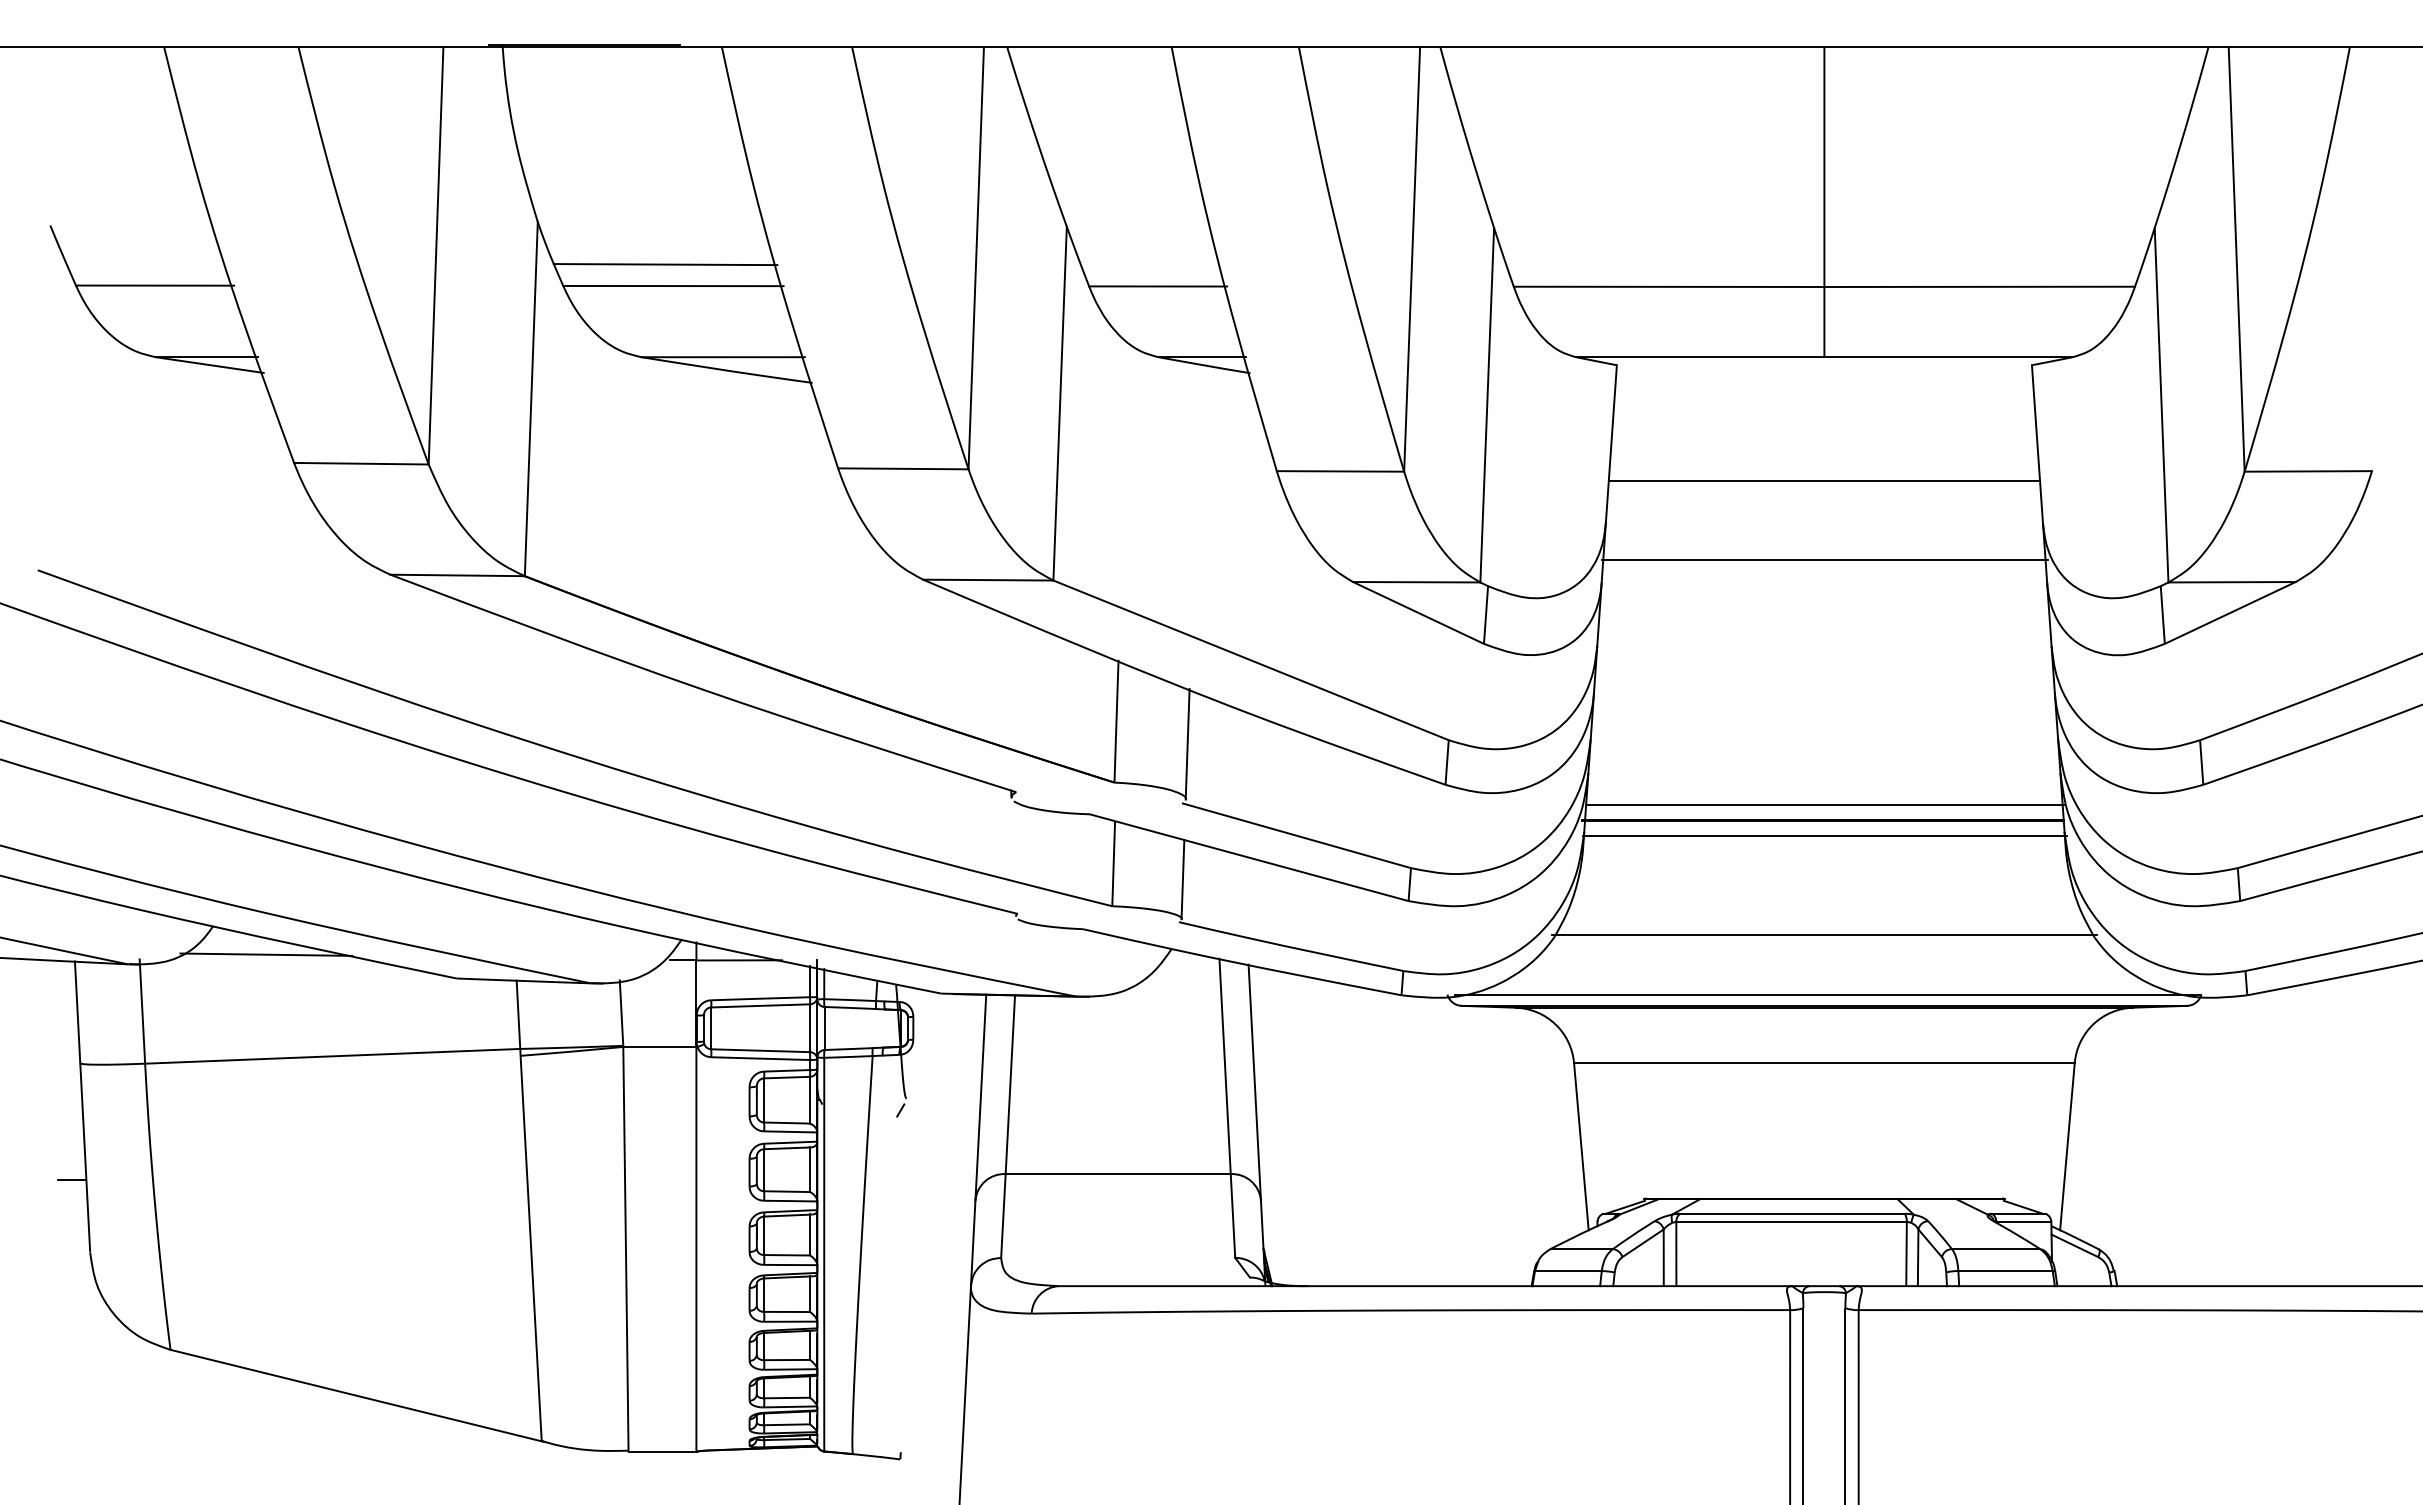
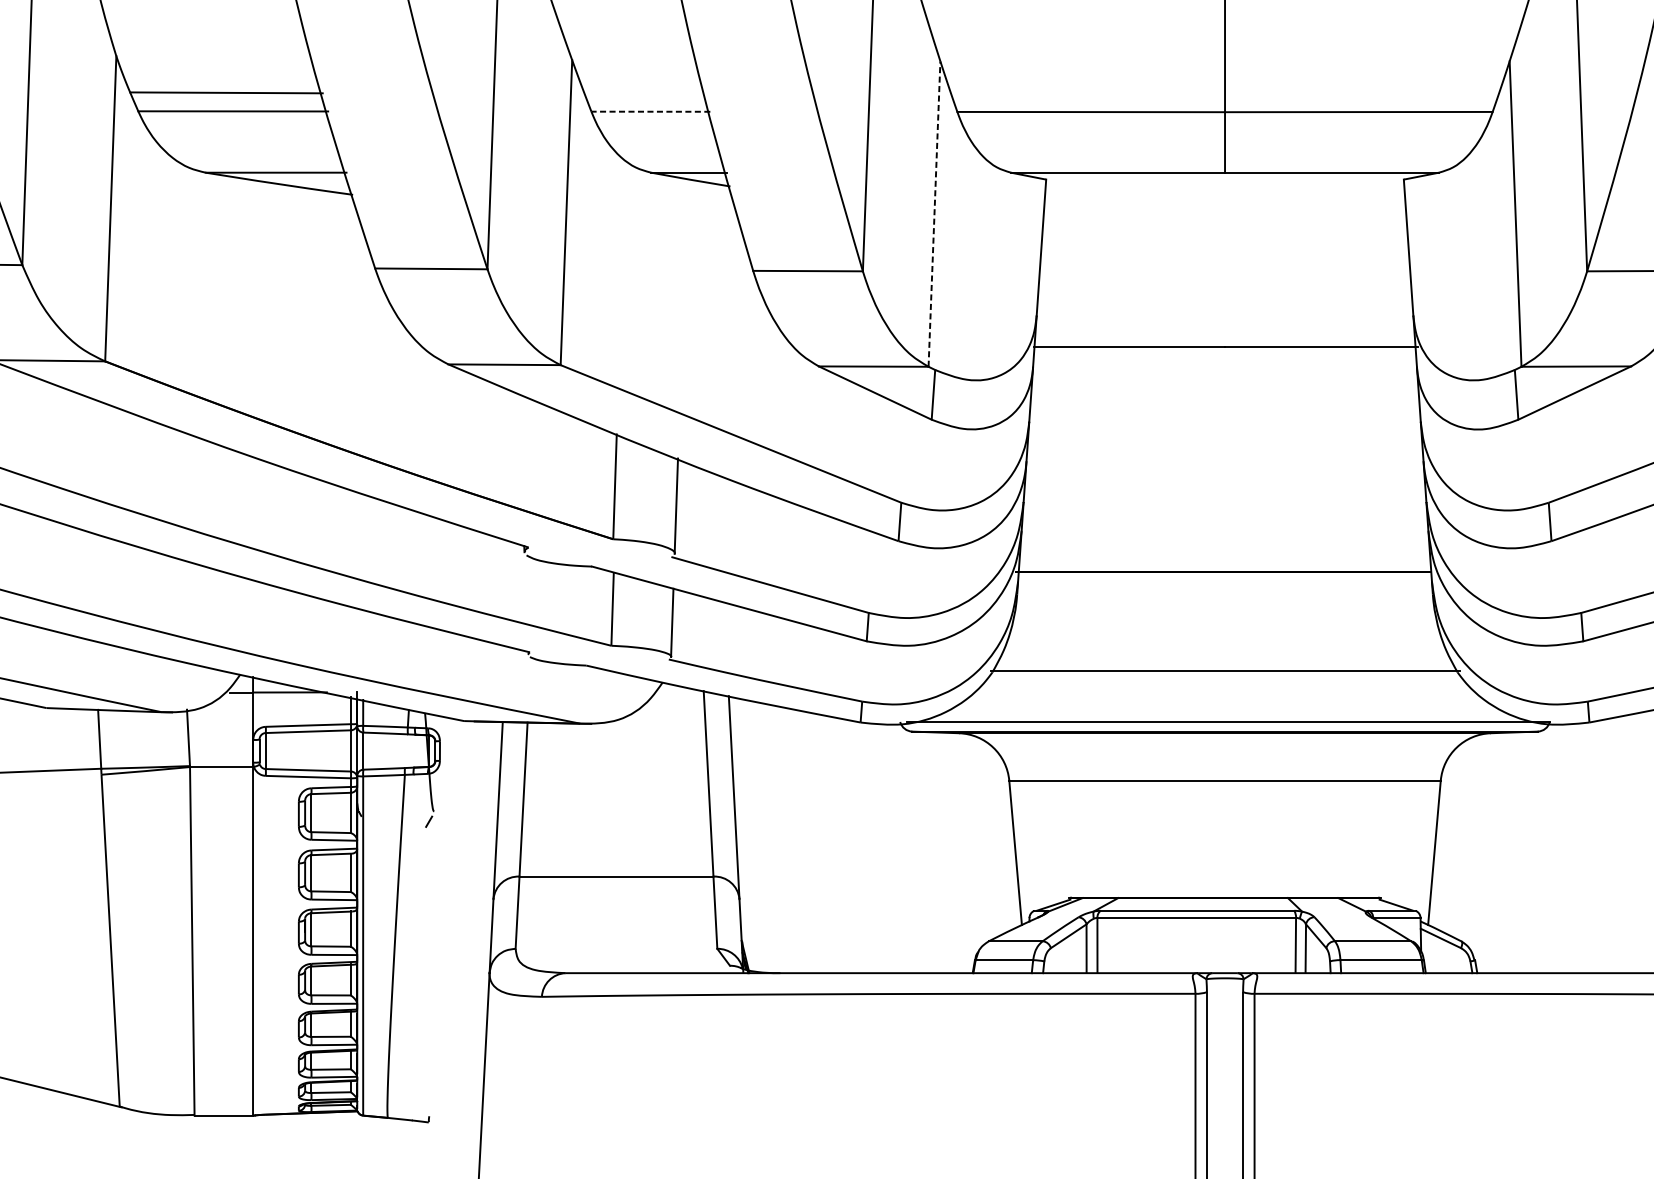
line: (1158, 286) -> (651, 111), solid -> dashed
line: (1487, 404) -> (934, 213), solid -> dashed
line: (1824, 481) -> (1225, 279), removed
line: (1824, 805) -> (1225, 558), removed
line: (1824, 836) -> (1225, 585), removed

